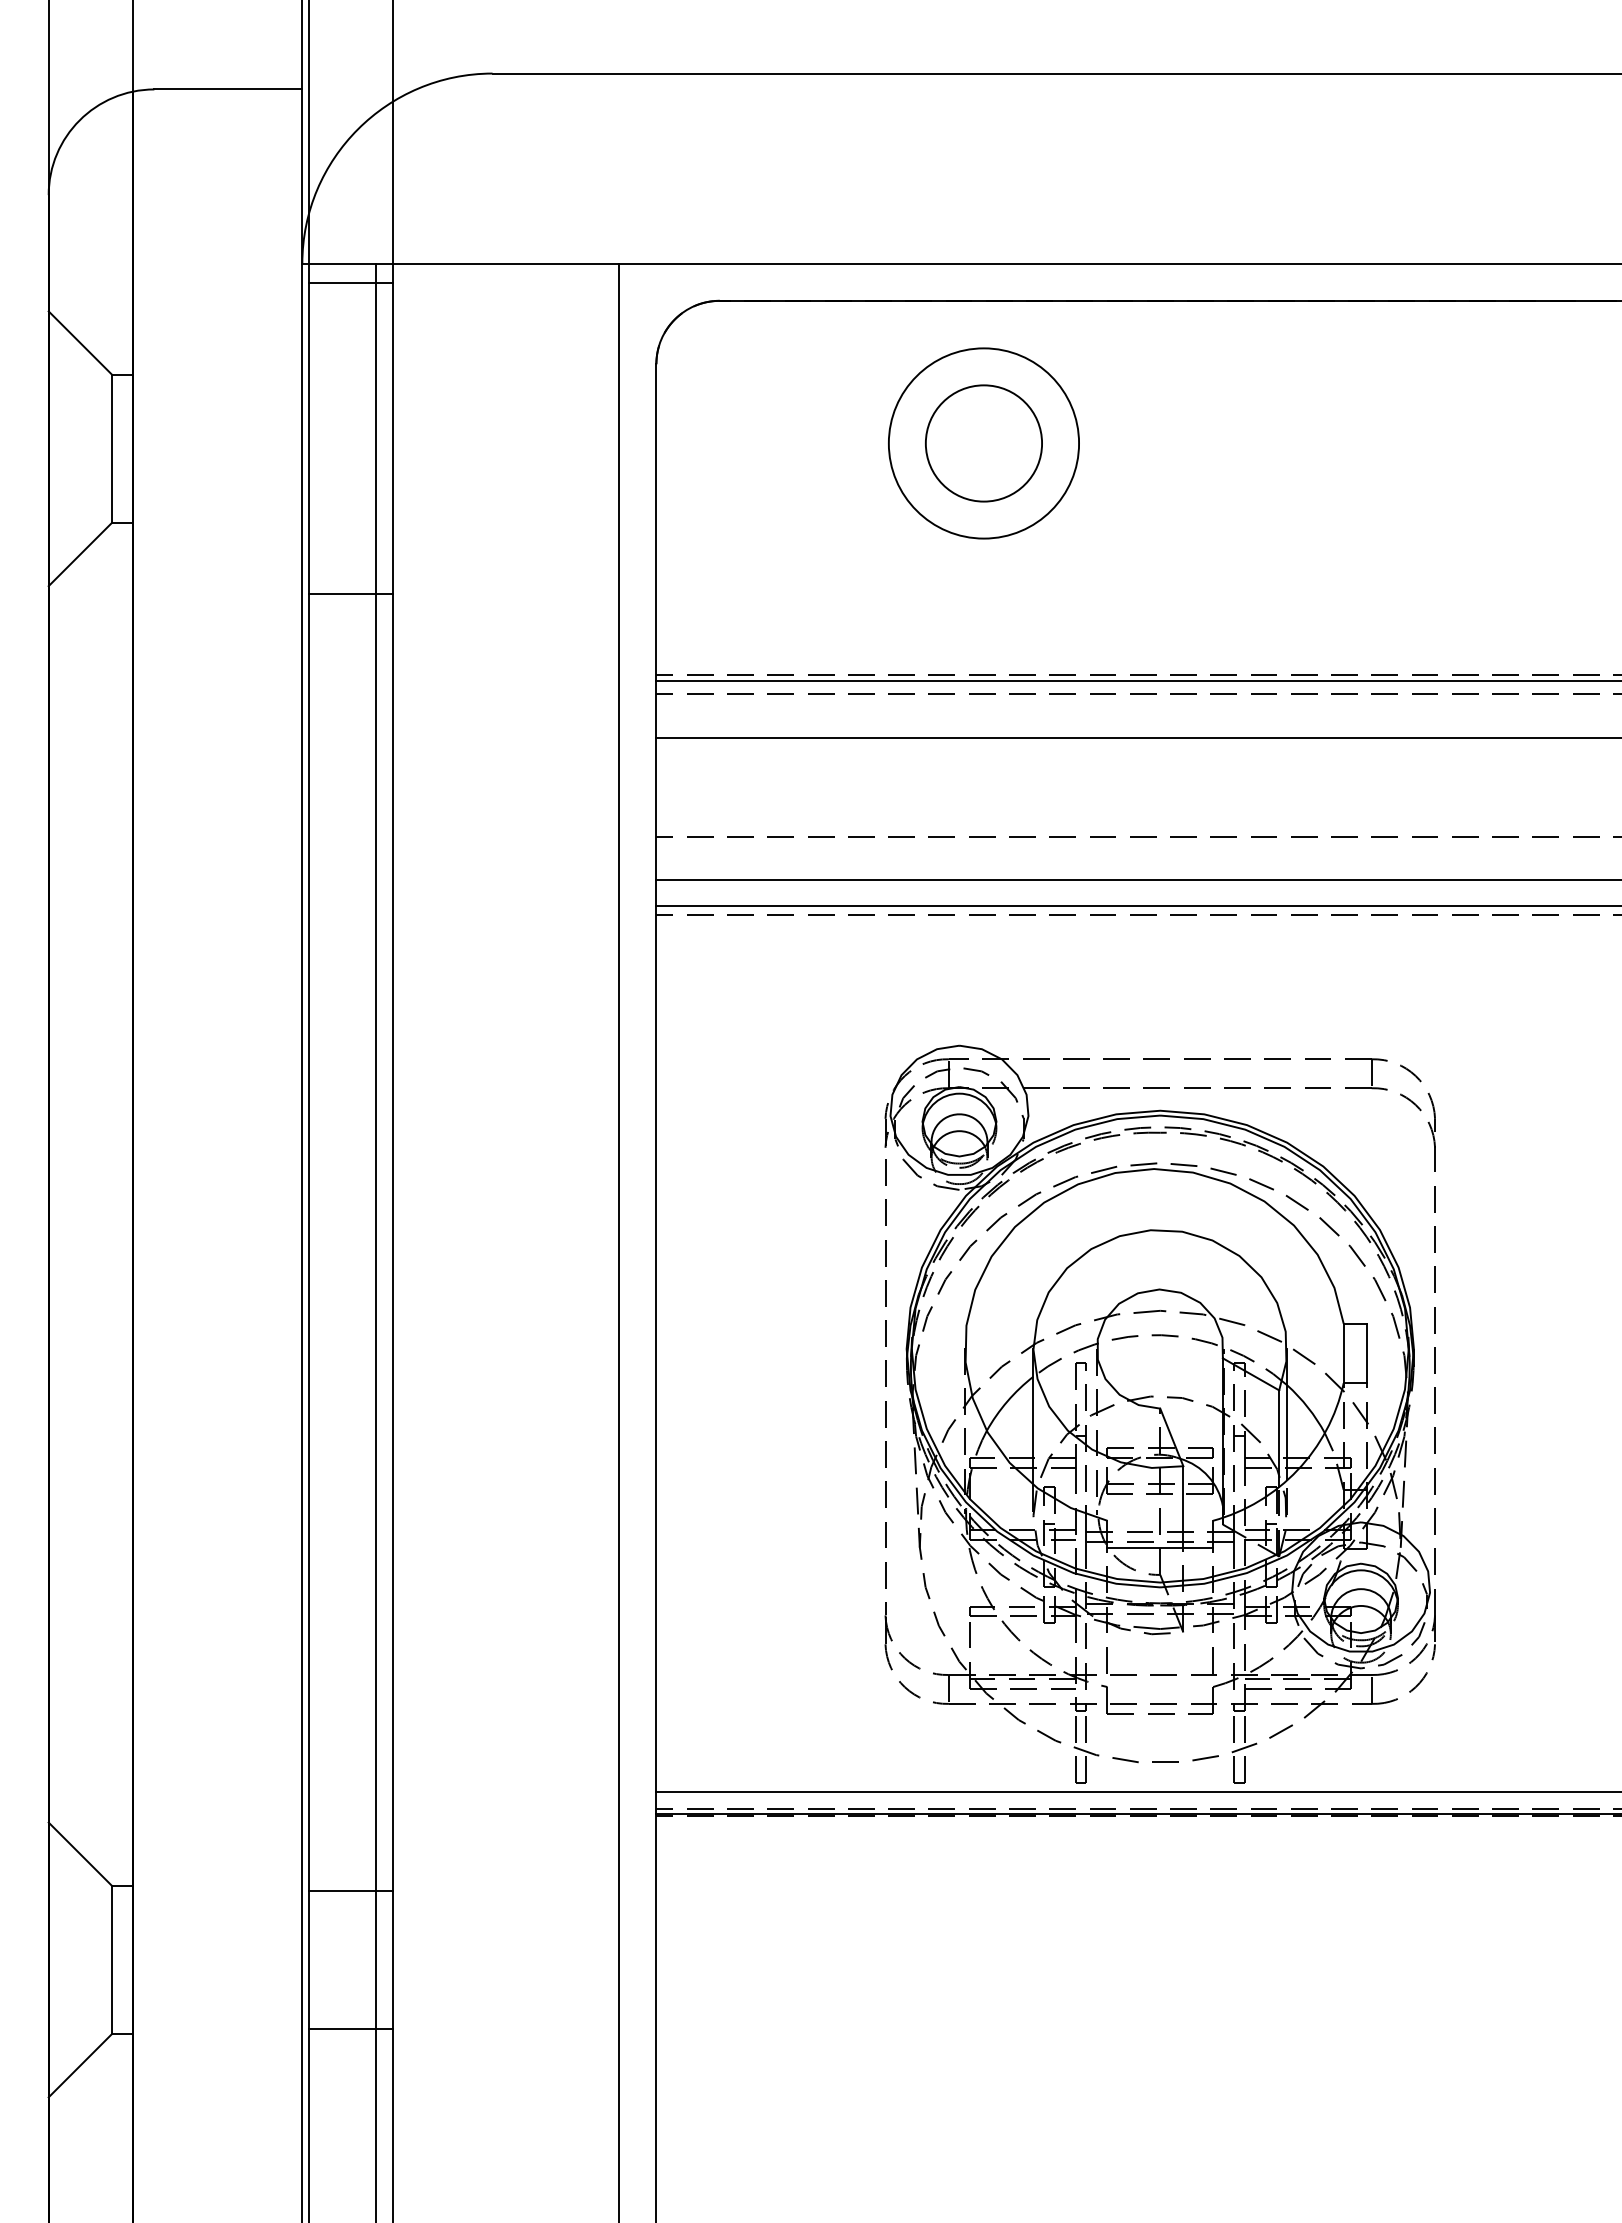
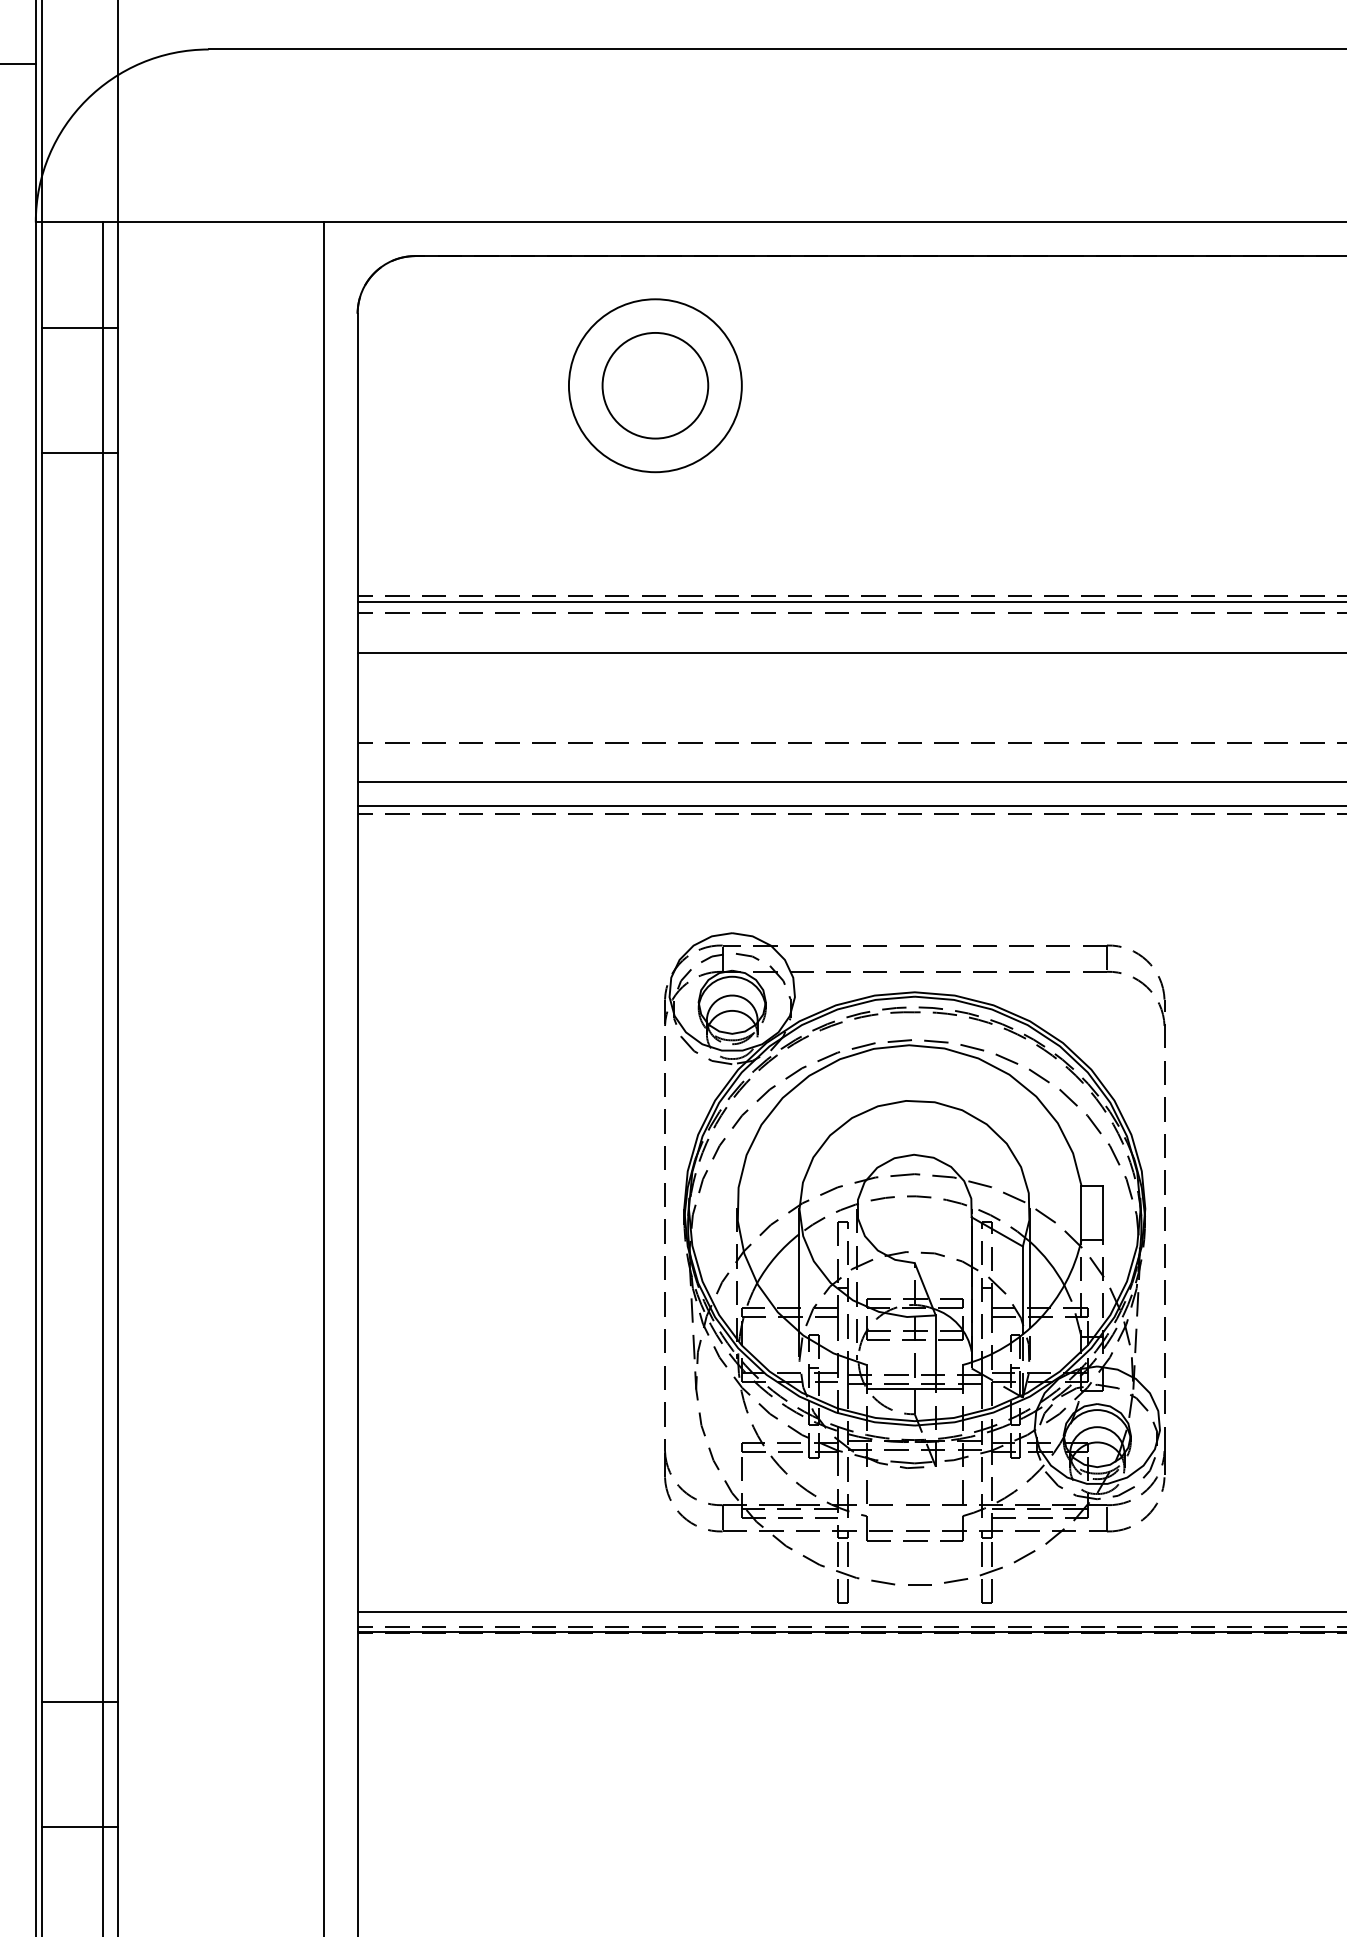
line: (350, 283) -> (79, 328), moved
line: (350, 593) -> (79, 453), moved
part: (1159, 1413) -> (914, 1267), moved

